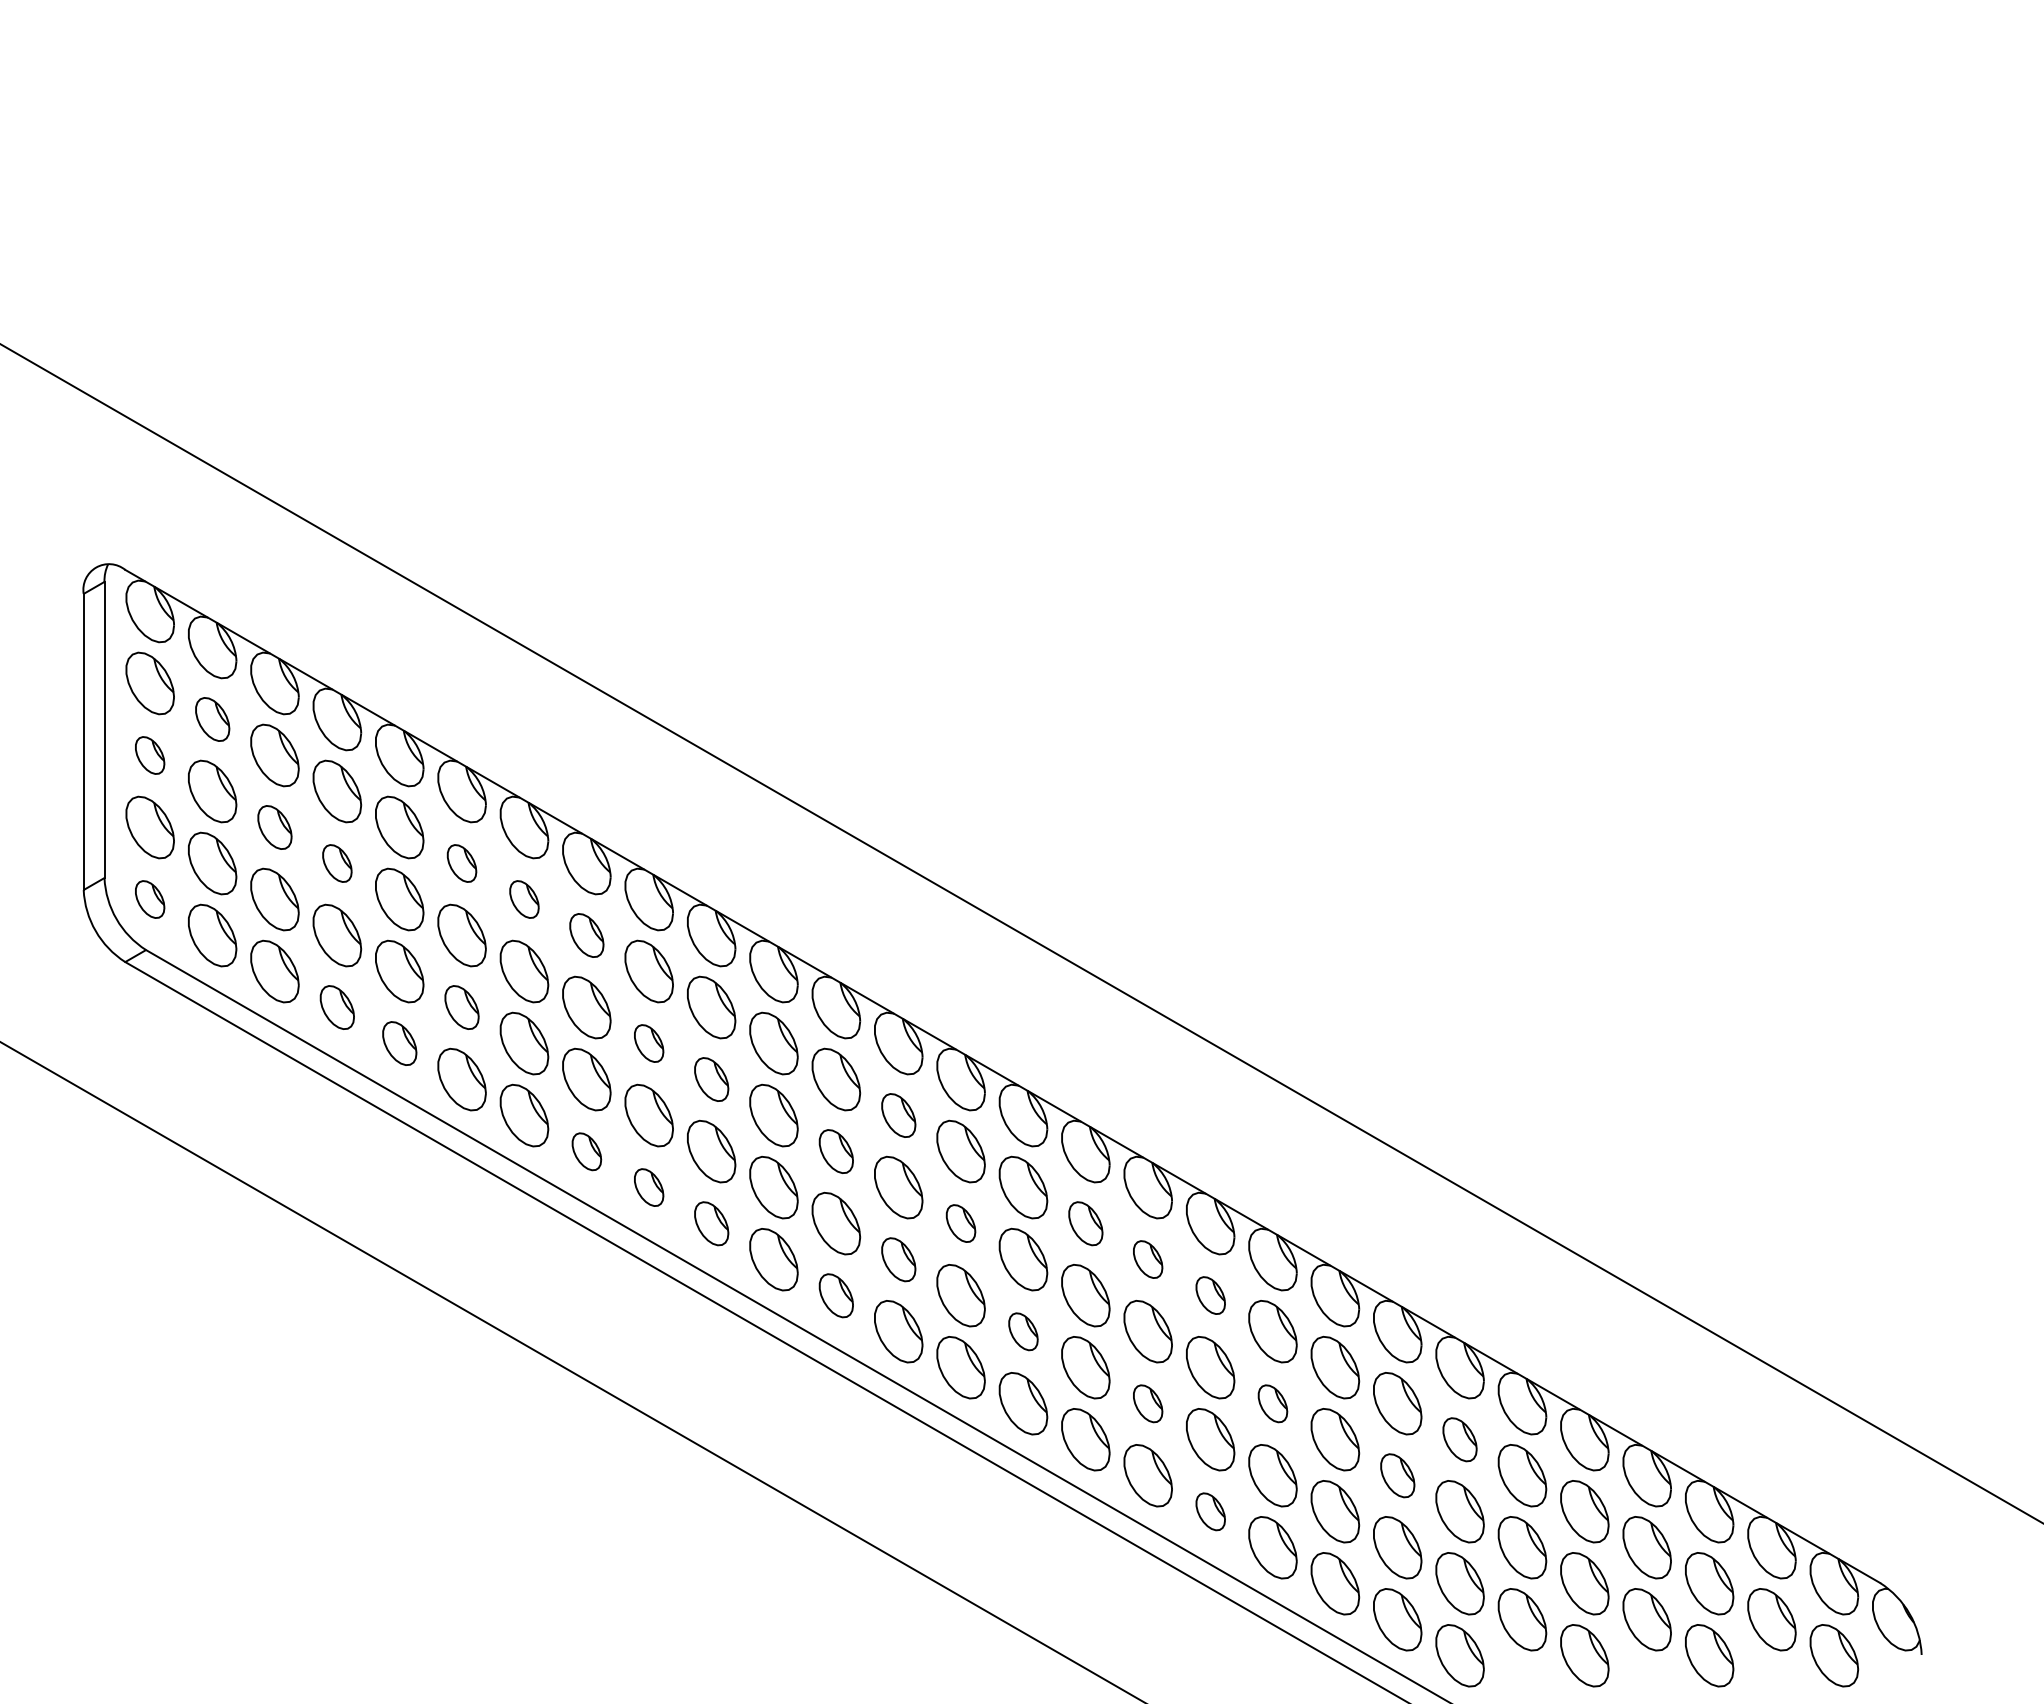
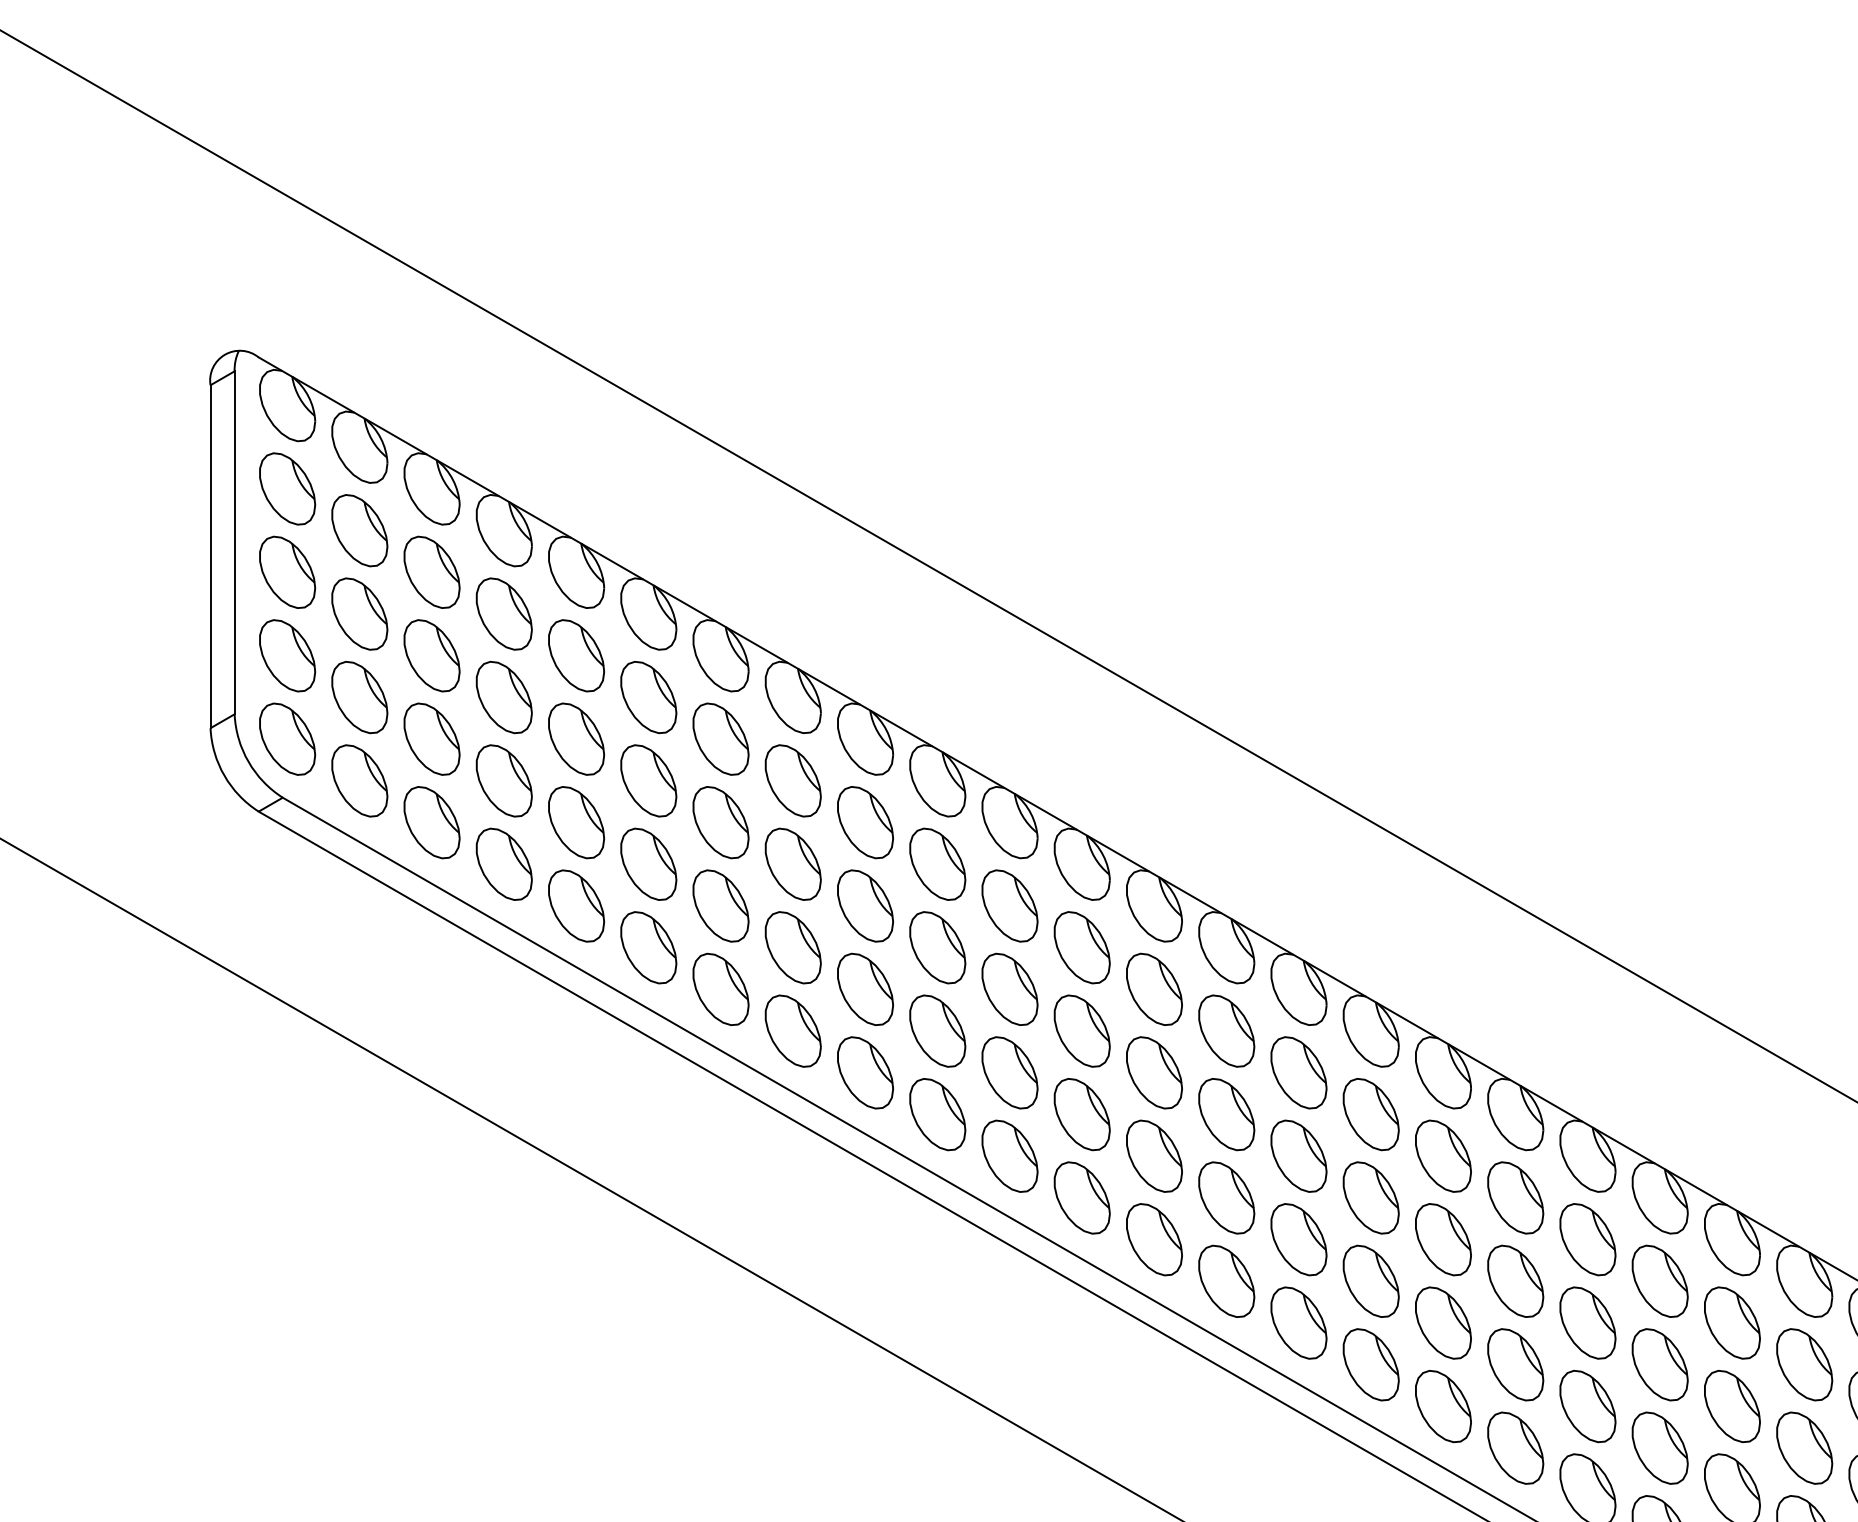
part: (212, 719) -> (359, 530), size x1.43
part: (149, 755) -> (286, 572), size x1.67
part: (274, 827) -> (431, 655), size x1.43
part: (337, 863) -> (504, 697), size x1.67
part: (461, 863) -> (648, 697), size x1.67
part: (149, 899) -> (286, 739), size x1.67
part: (524, 899) -> (721, 739), size x1.67
part: (586, 935) -> (792, 780), size x1.43
part: (337, 1007) -> (504, 864), size x1.43
part: (461, 1007) -> (648, 864), size x1.43
part: (399, 1043) -> (576, 905), size x1.43
part: (648, 1043) -> (864, 905), size x1.67
part: (711, 1079) -> (937, 947), size x1.43
part: (898, 1115) -> (1154, 989), size x1.43
part: (586, 1151) -> (792, 1031), size x1.67
part: (836, 1151) -> (1082, 1031), size x1.43
part: (648, 1187) -> (864, 1072), size x1.67
part: (711, 1223) -> (937, 1114), size x1.43
part: (960, 1223) -> (1226, 1114), size x1.67
part: (1085, 1223) -> (1370, 1114), size x1.43
part: (898, 1259) -> (1154, 1156), size x1.43
part: (1147, 1259) -> (1442, 1156), size x1.67
part: (836, 1295) -> (1082, 1197), size x1.43
part: (1210, 1295) -> (1515, 1197), size x1.67
part: (1023, 1331) -> (1299, 1239), size x1.67
part: (1147, 1403) -> (1442, 1322), size x1.67
part: (1272, 1403) -> (1587, 1322), size x1.67
part: (1459, 1439) -> (1803, 1364), size x1.43
part: (1397, 1475) -> (1732, 1406), size x1.43
part: (1210, 1511) -> (1515, 1447), size x1.67

